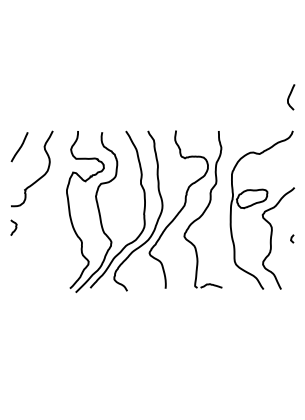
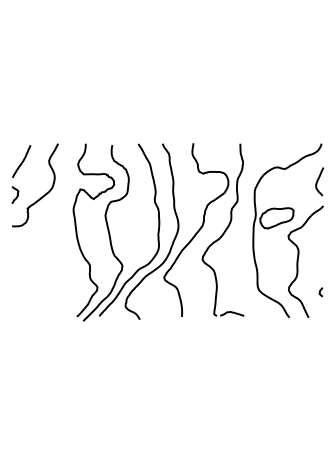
curve: (290, 97) -> (318, 181), moved
curve: (15, 227) -> (17, 194), moved
curve: (291, 239) -> (320, 292), moved

